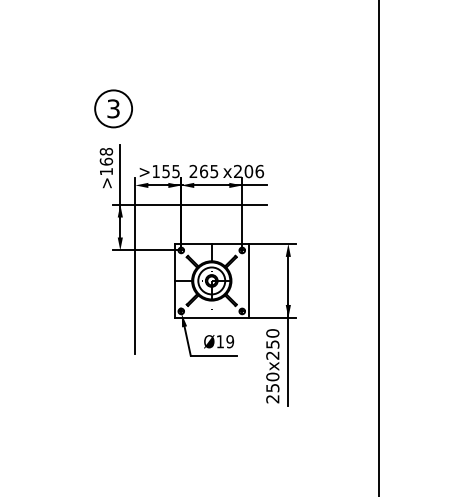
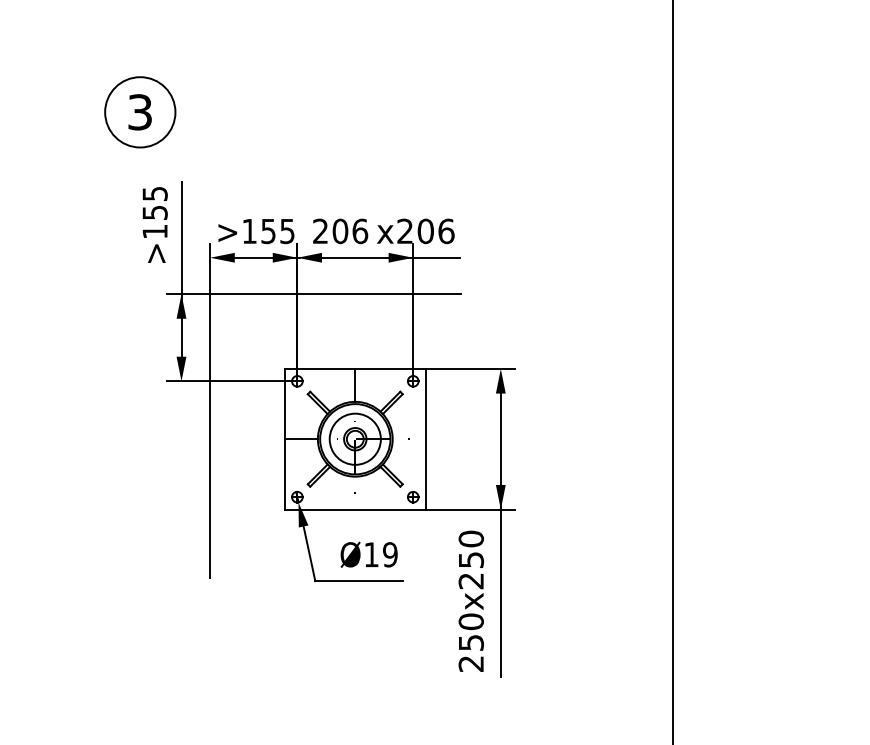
part: (113, 108) -> (140, 111), moved
text: (106, 156) -> (155, 202), >168 -> >155
text: (209, 171) -> (350, 231), 265 -> 206

